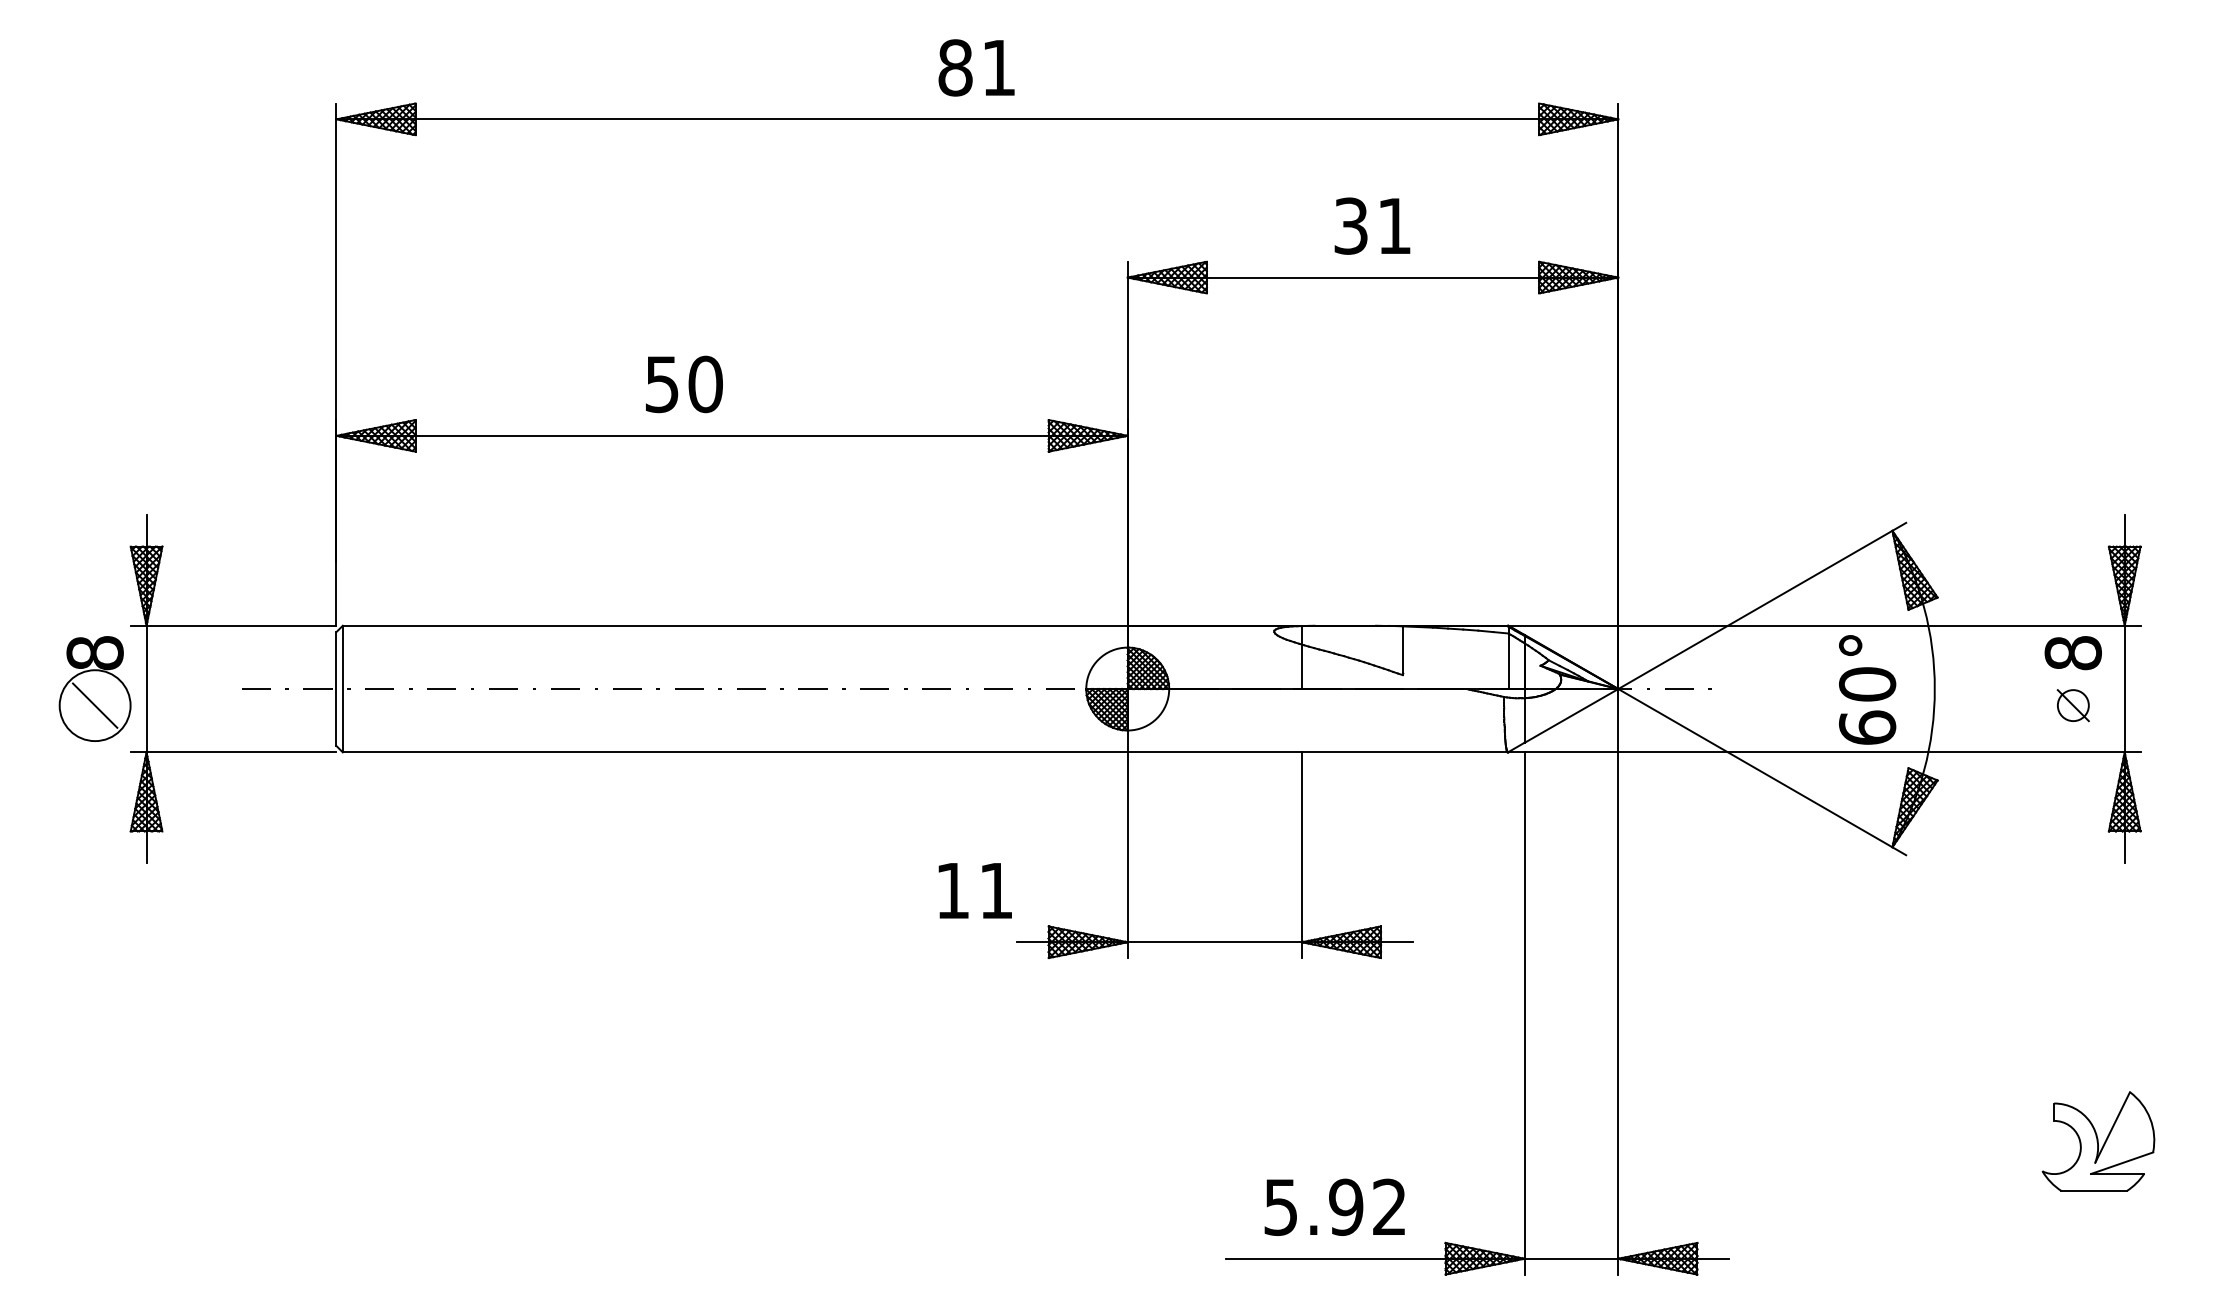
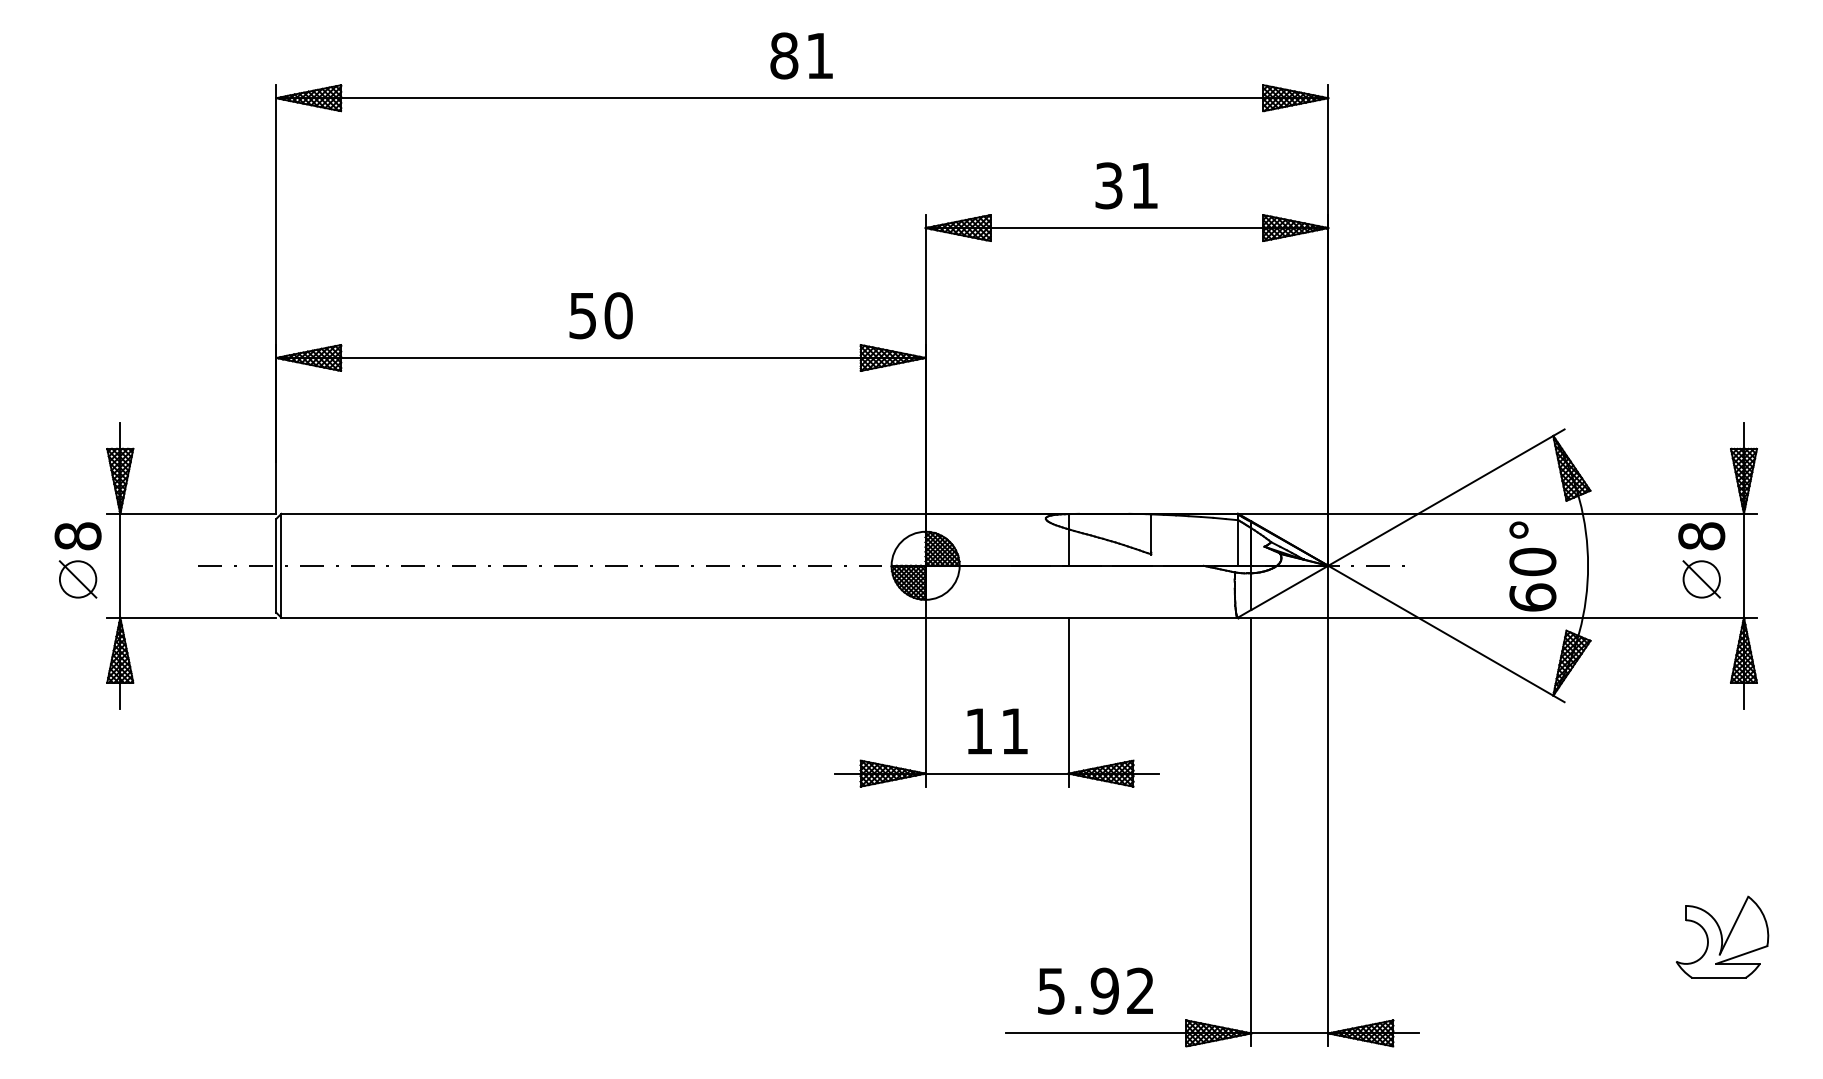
text: (684, 384) -> (601, 315), moved
circle: (95, 705) -> (78, 579), size x0.62
part: (2073, 705) -> (1701, 579), size x1.43
text: (974, 890) -> (996, 731), moved

